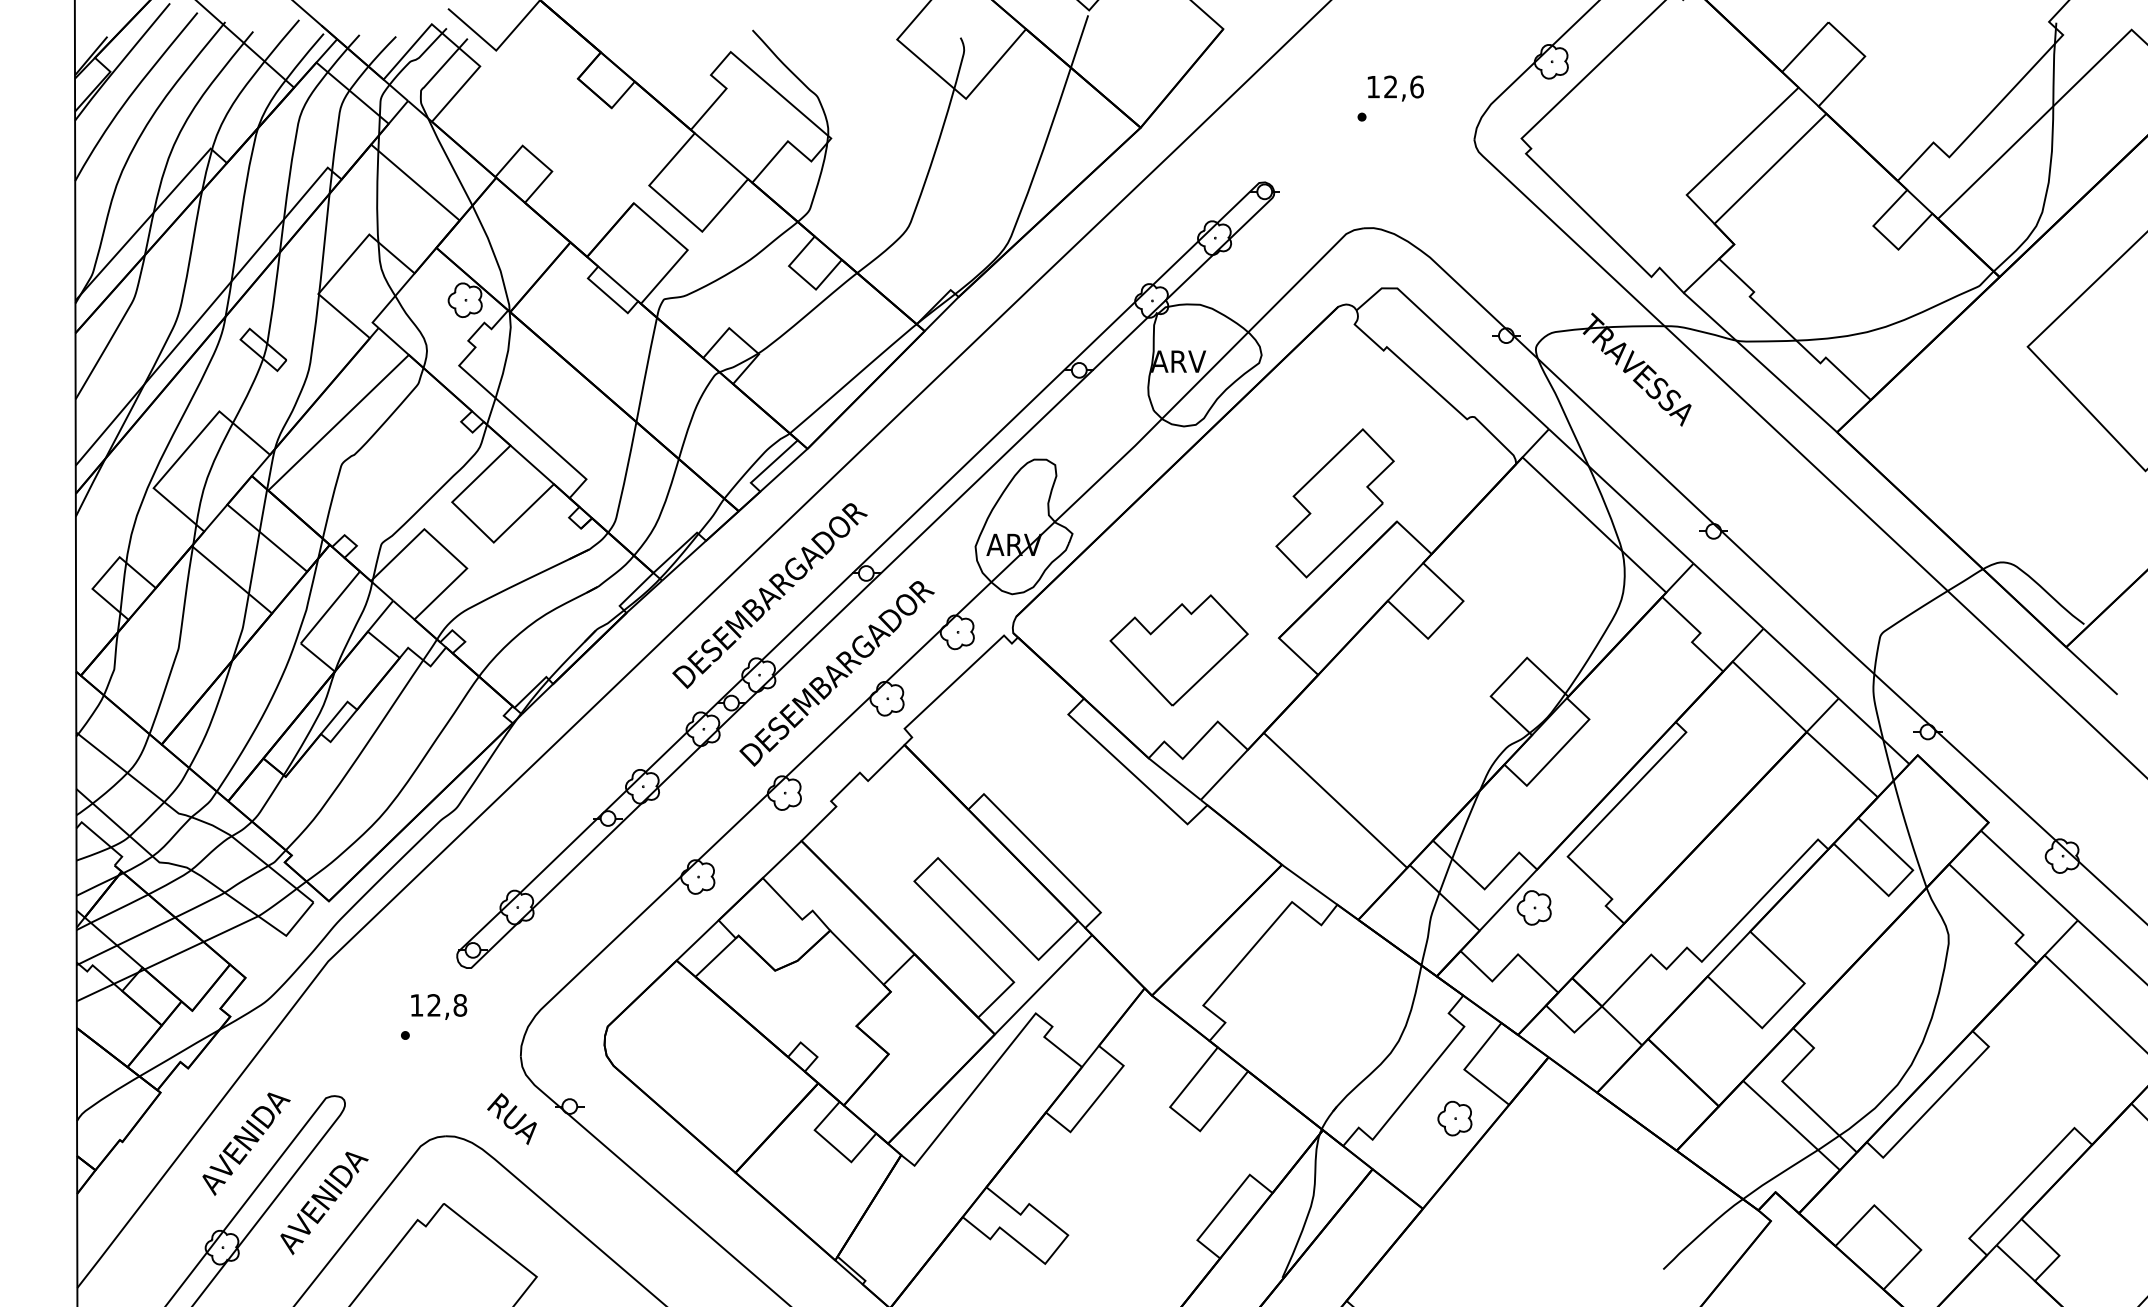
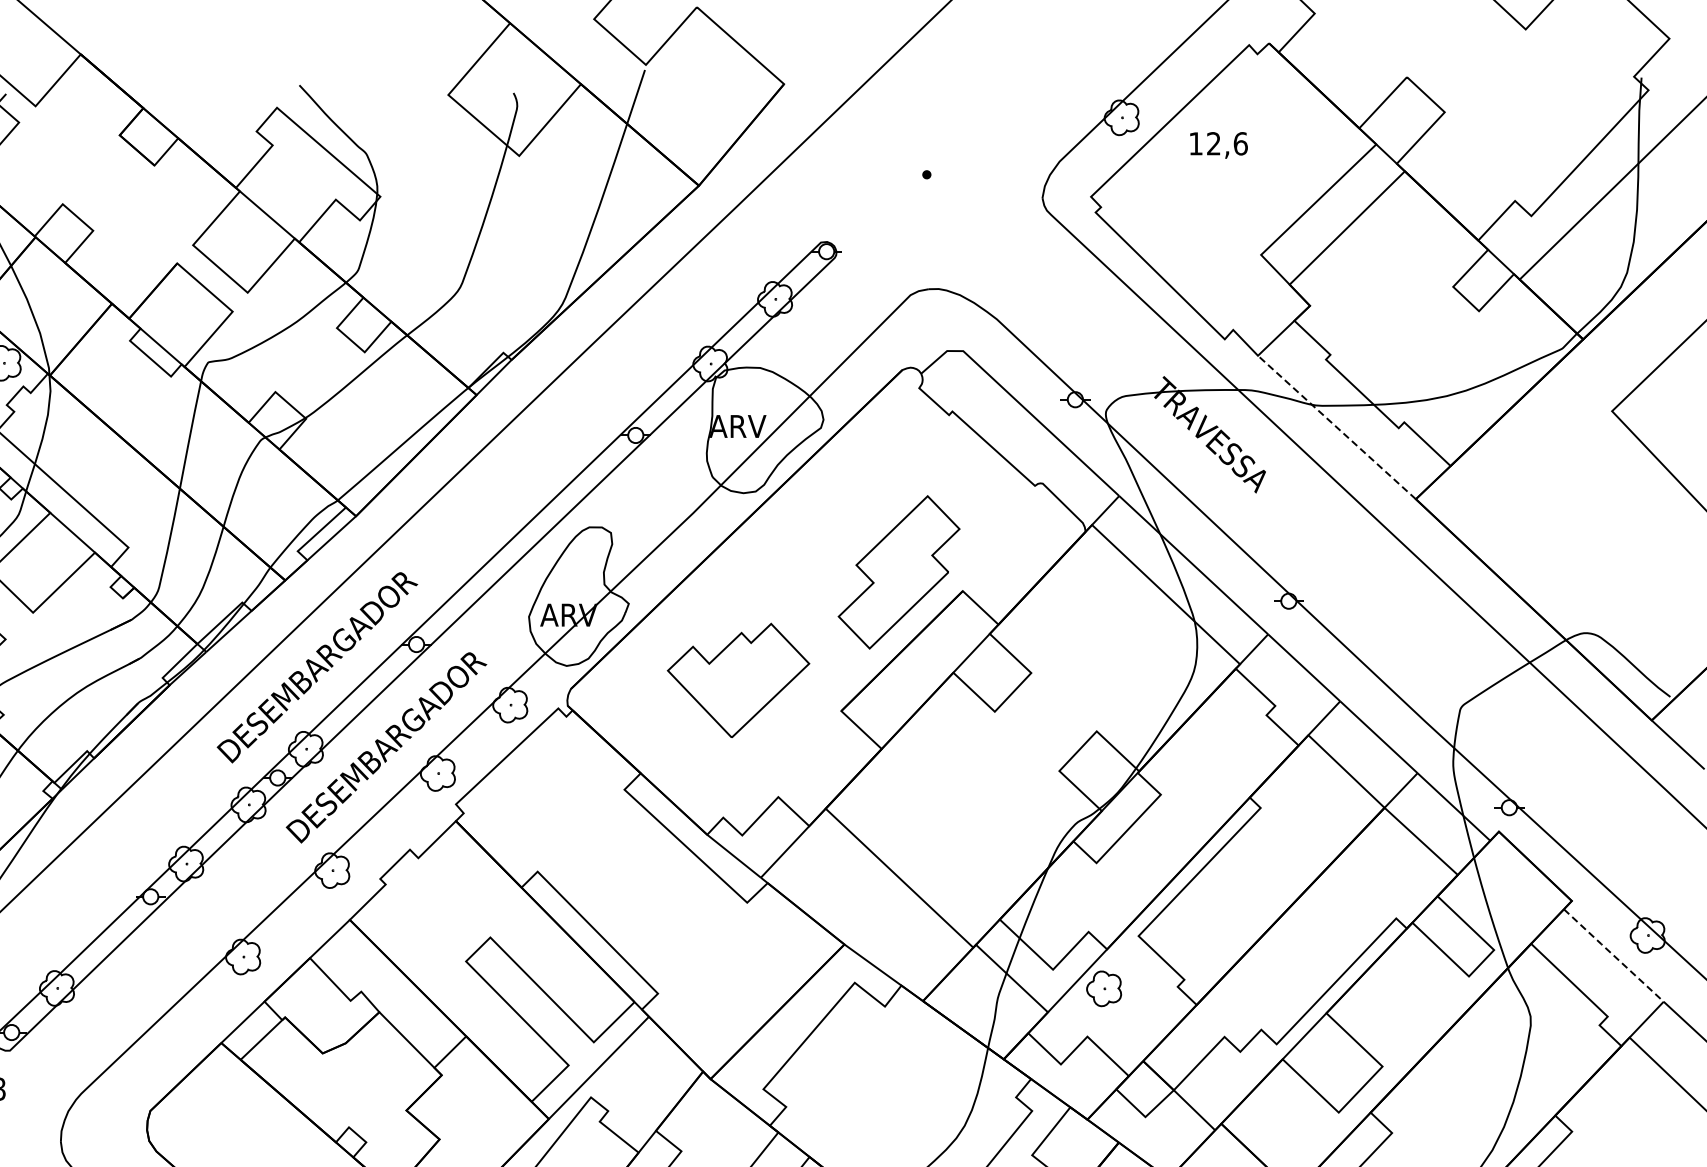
text: (1395, 88) -> (1218, 145), moved
line: (1760, 362) -> (1337, 427), solid -> dashed
part: (1178, 650) -> (737, 680), moved
line: (2028, 875) -> (1612, 955), solid -> dashed

